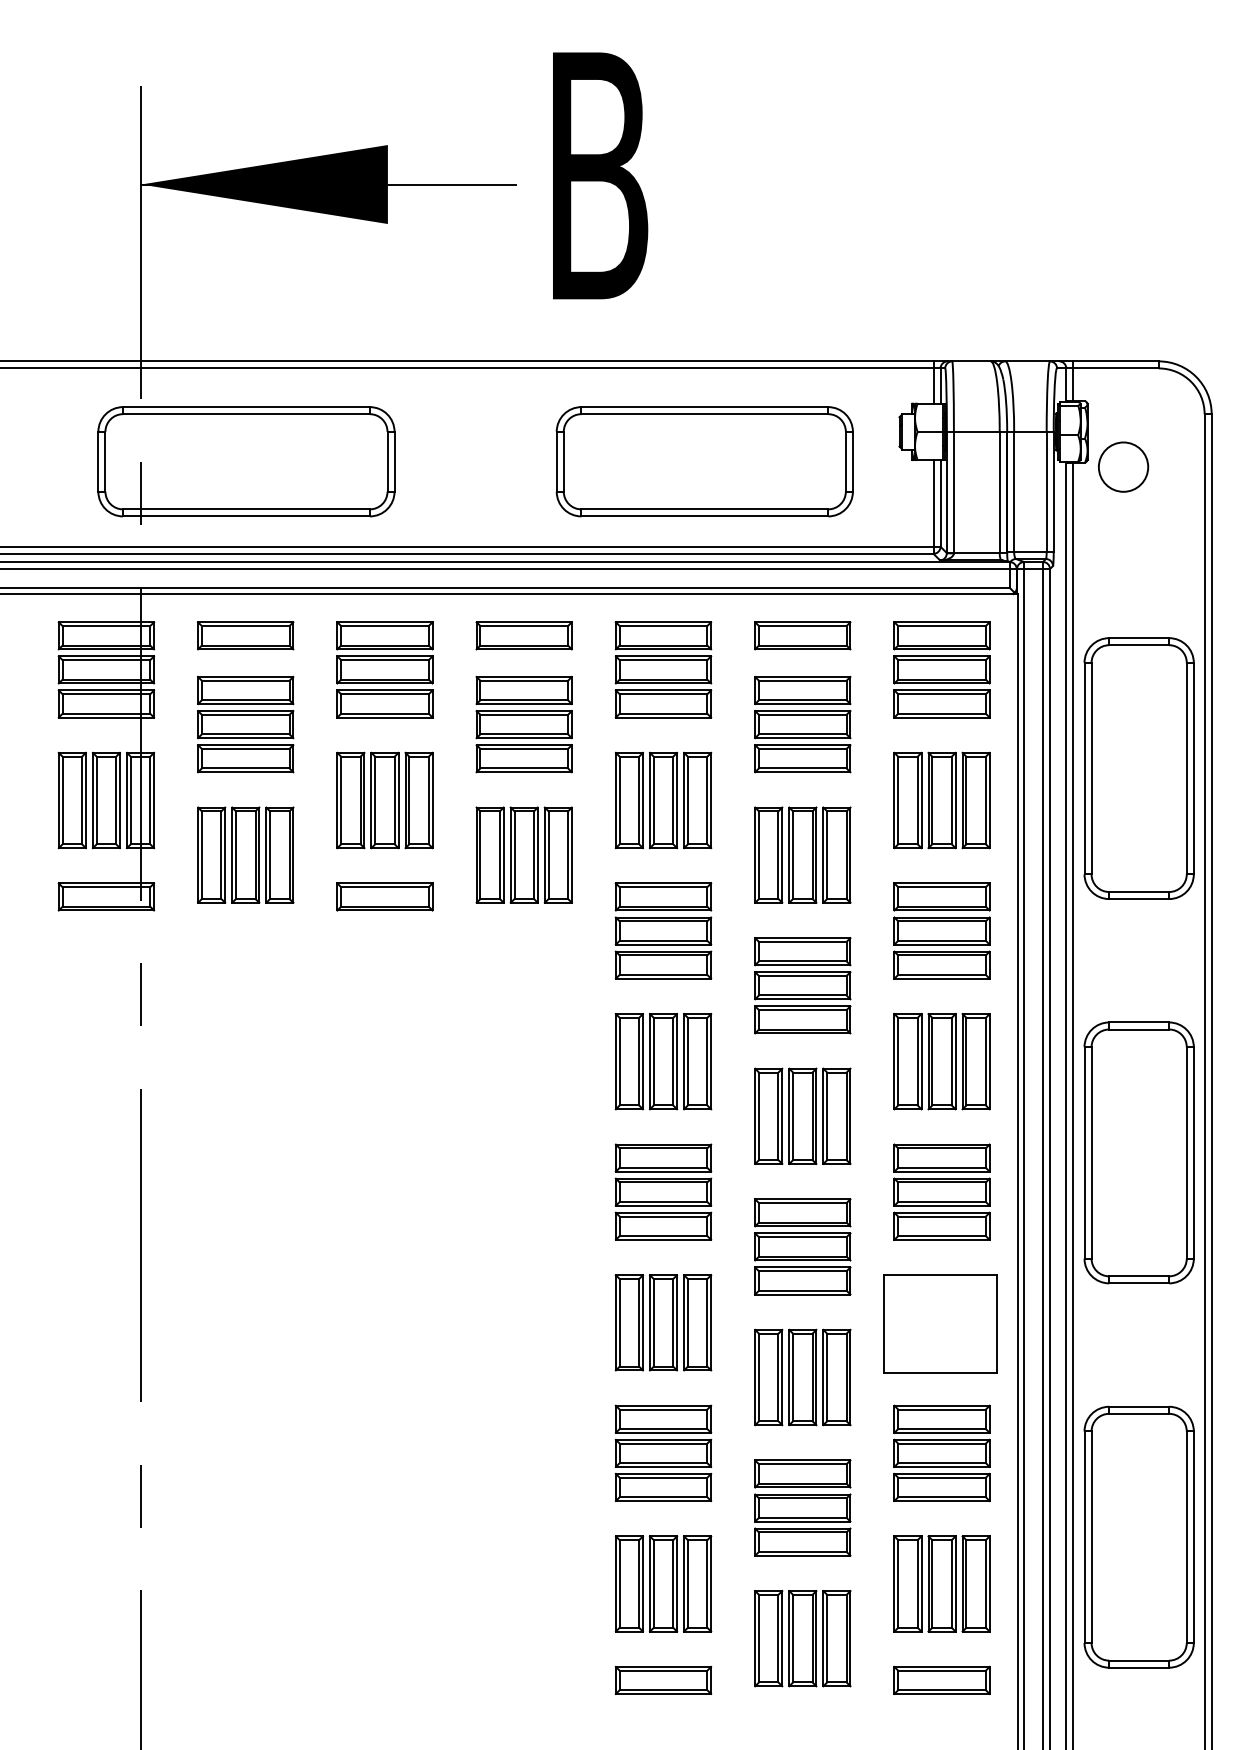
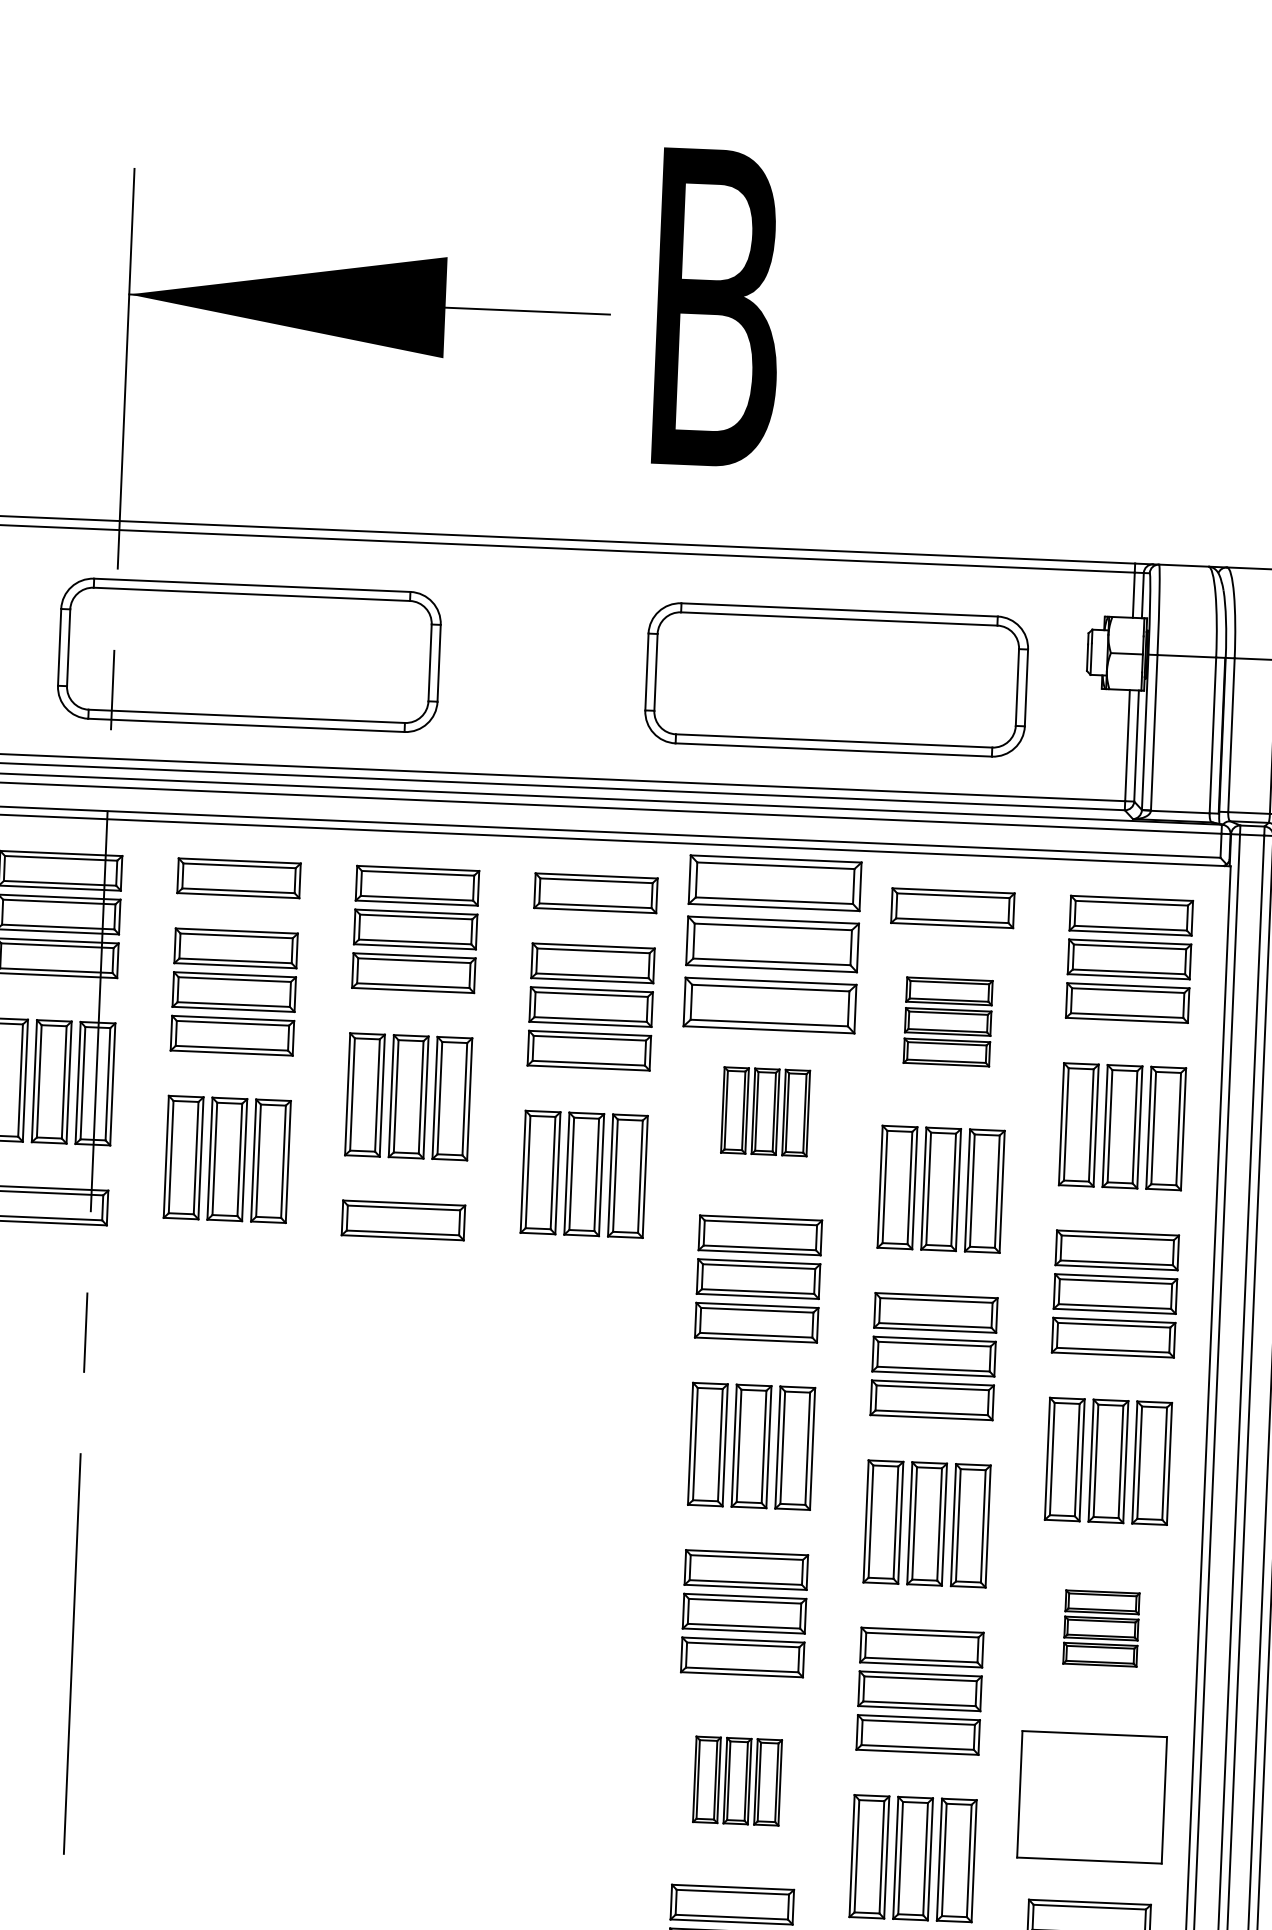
part: (663, 669) -> (772, 943), size x1.4
part: (802, 724) -> (947, 1021), size x0.7
part: (663, 800) -> (765, 1111), size x0.7
part: (941, 1191) -> (1100, 1627), size x0.6
part: (663, 1322) -> (737, 1780), size x0.7

